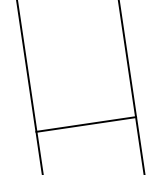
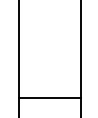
line: (85, 125) -> (49, 98), moved

